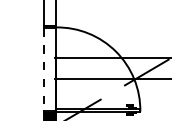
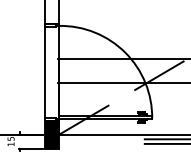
line: (43, 69) -> (45, 72), dashed -> solid

